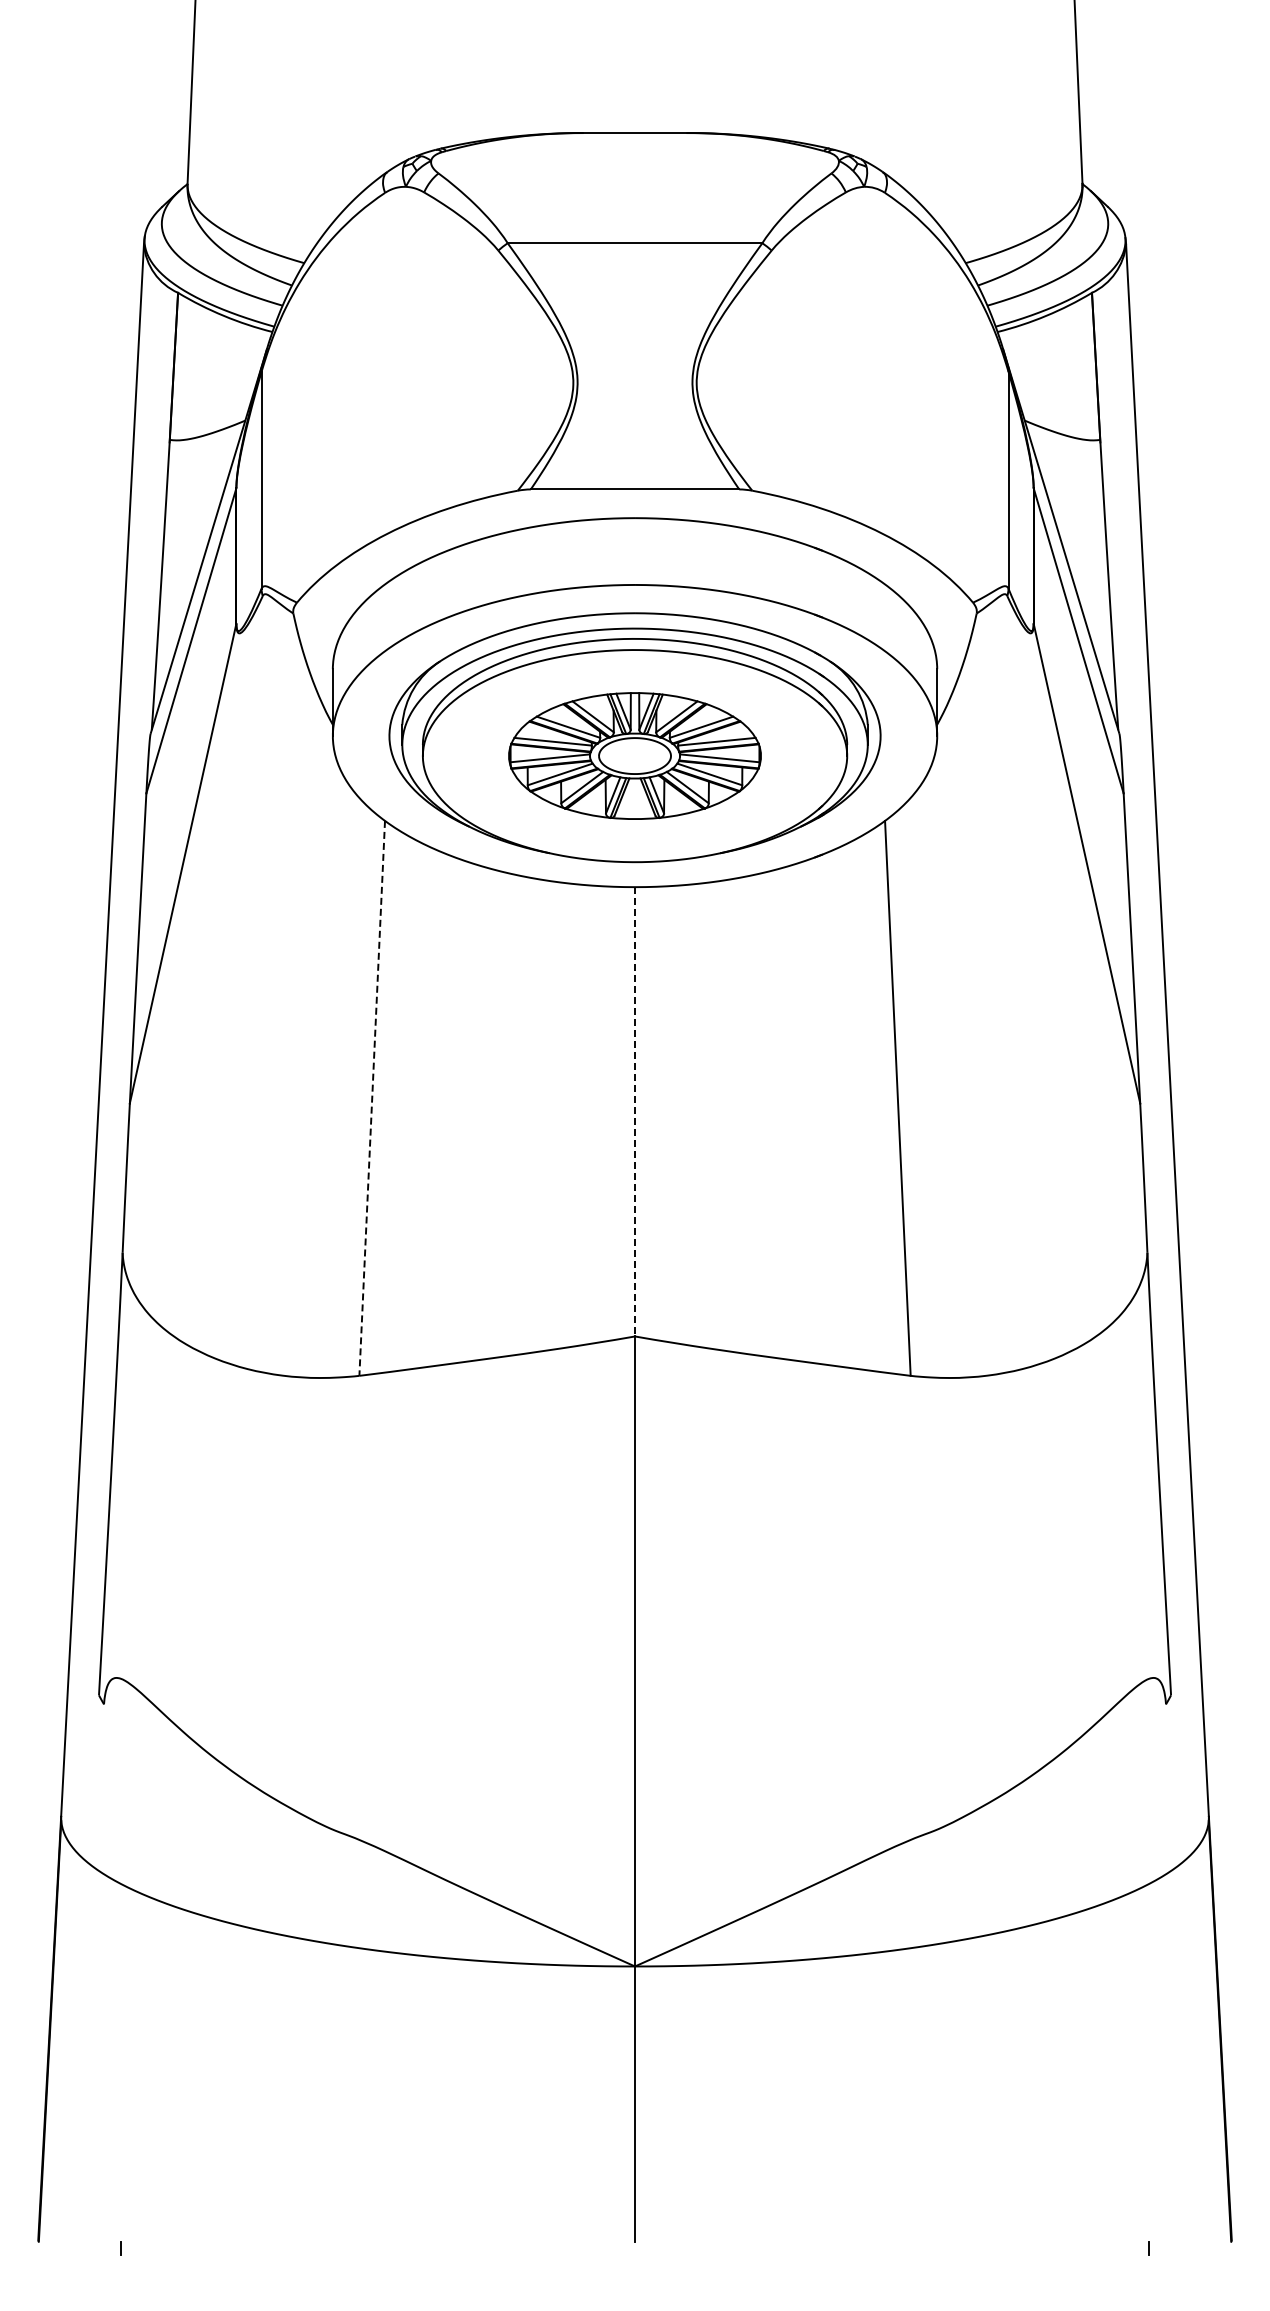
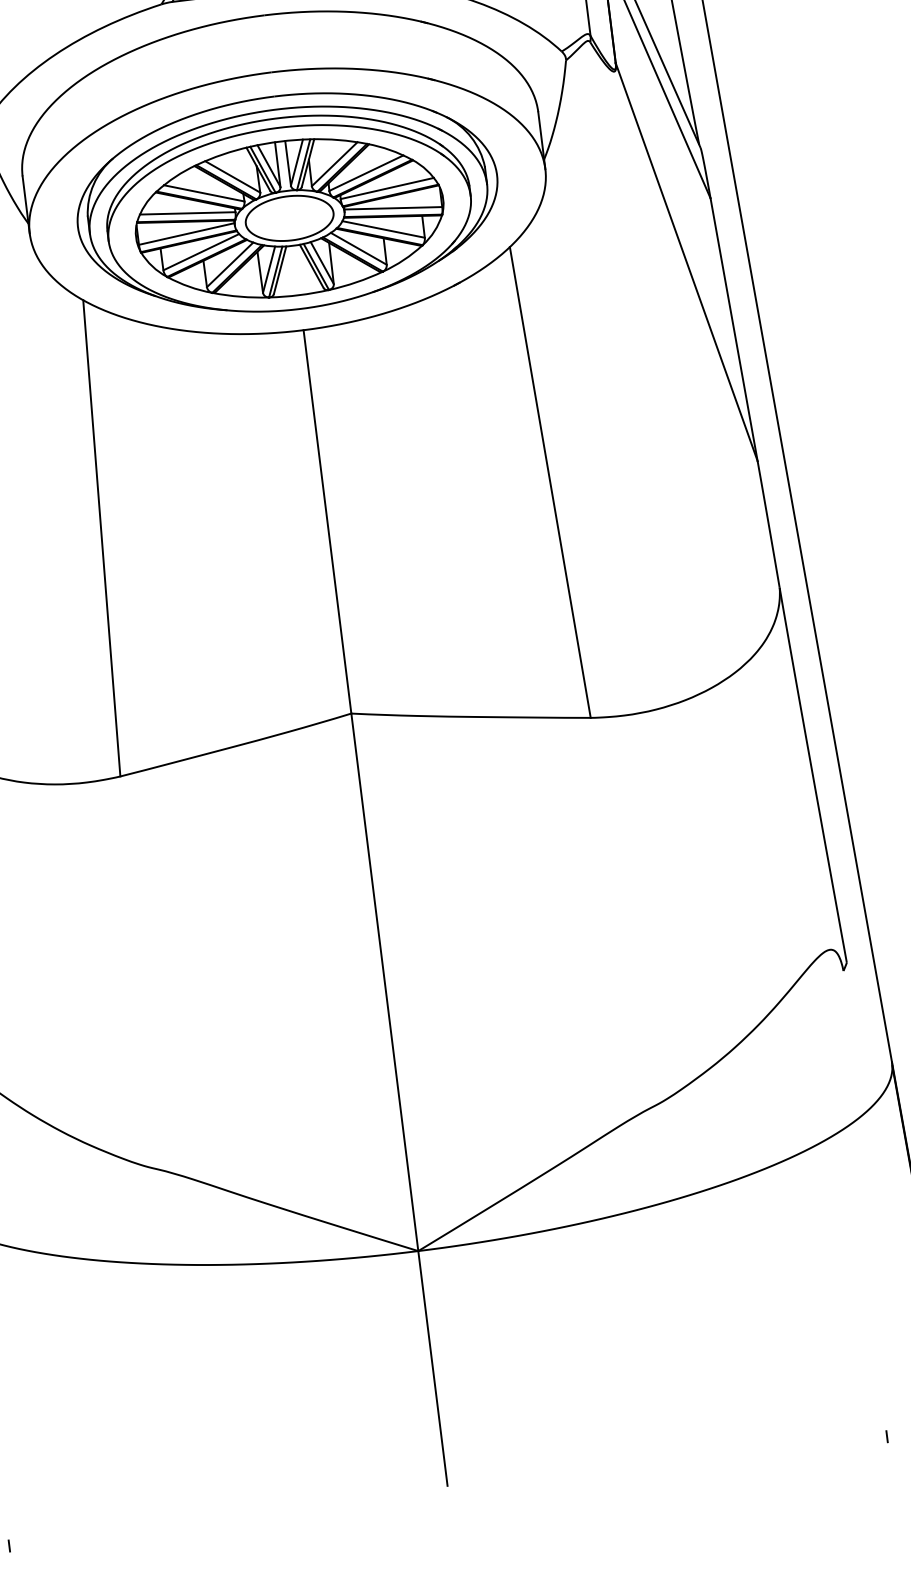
part: (634, 755) -> (289, 217), size x1.43
line: (372, 1098) -> (102, 538), dashed -> solid
line: (635, 1111) -> (327, 521), dashed -> solid

